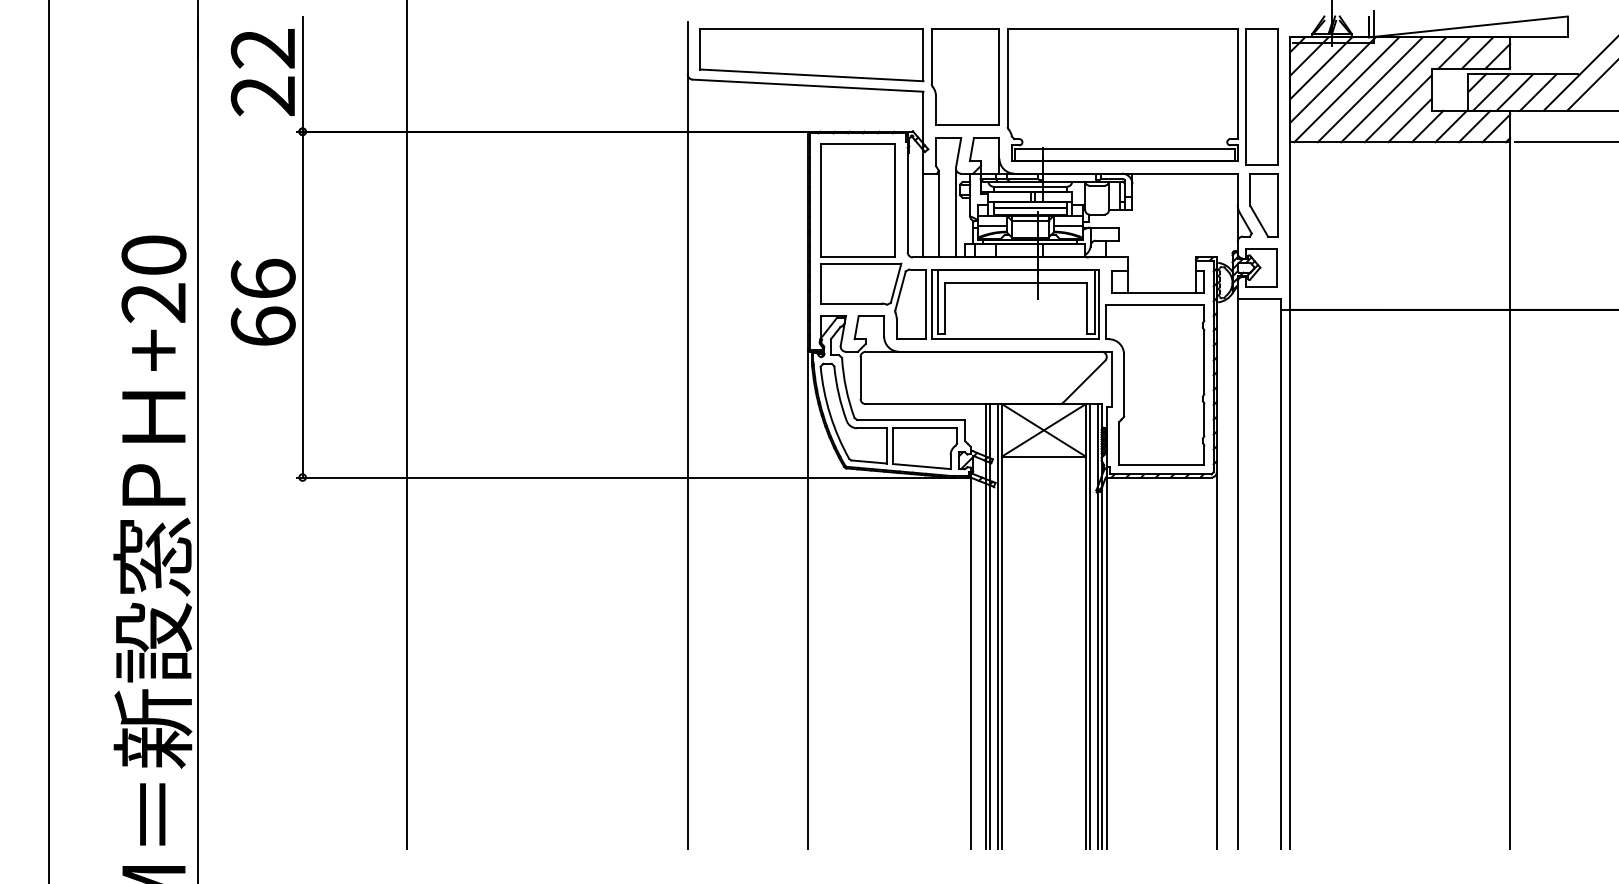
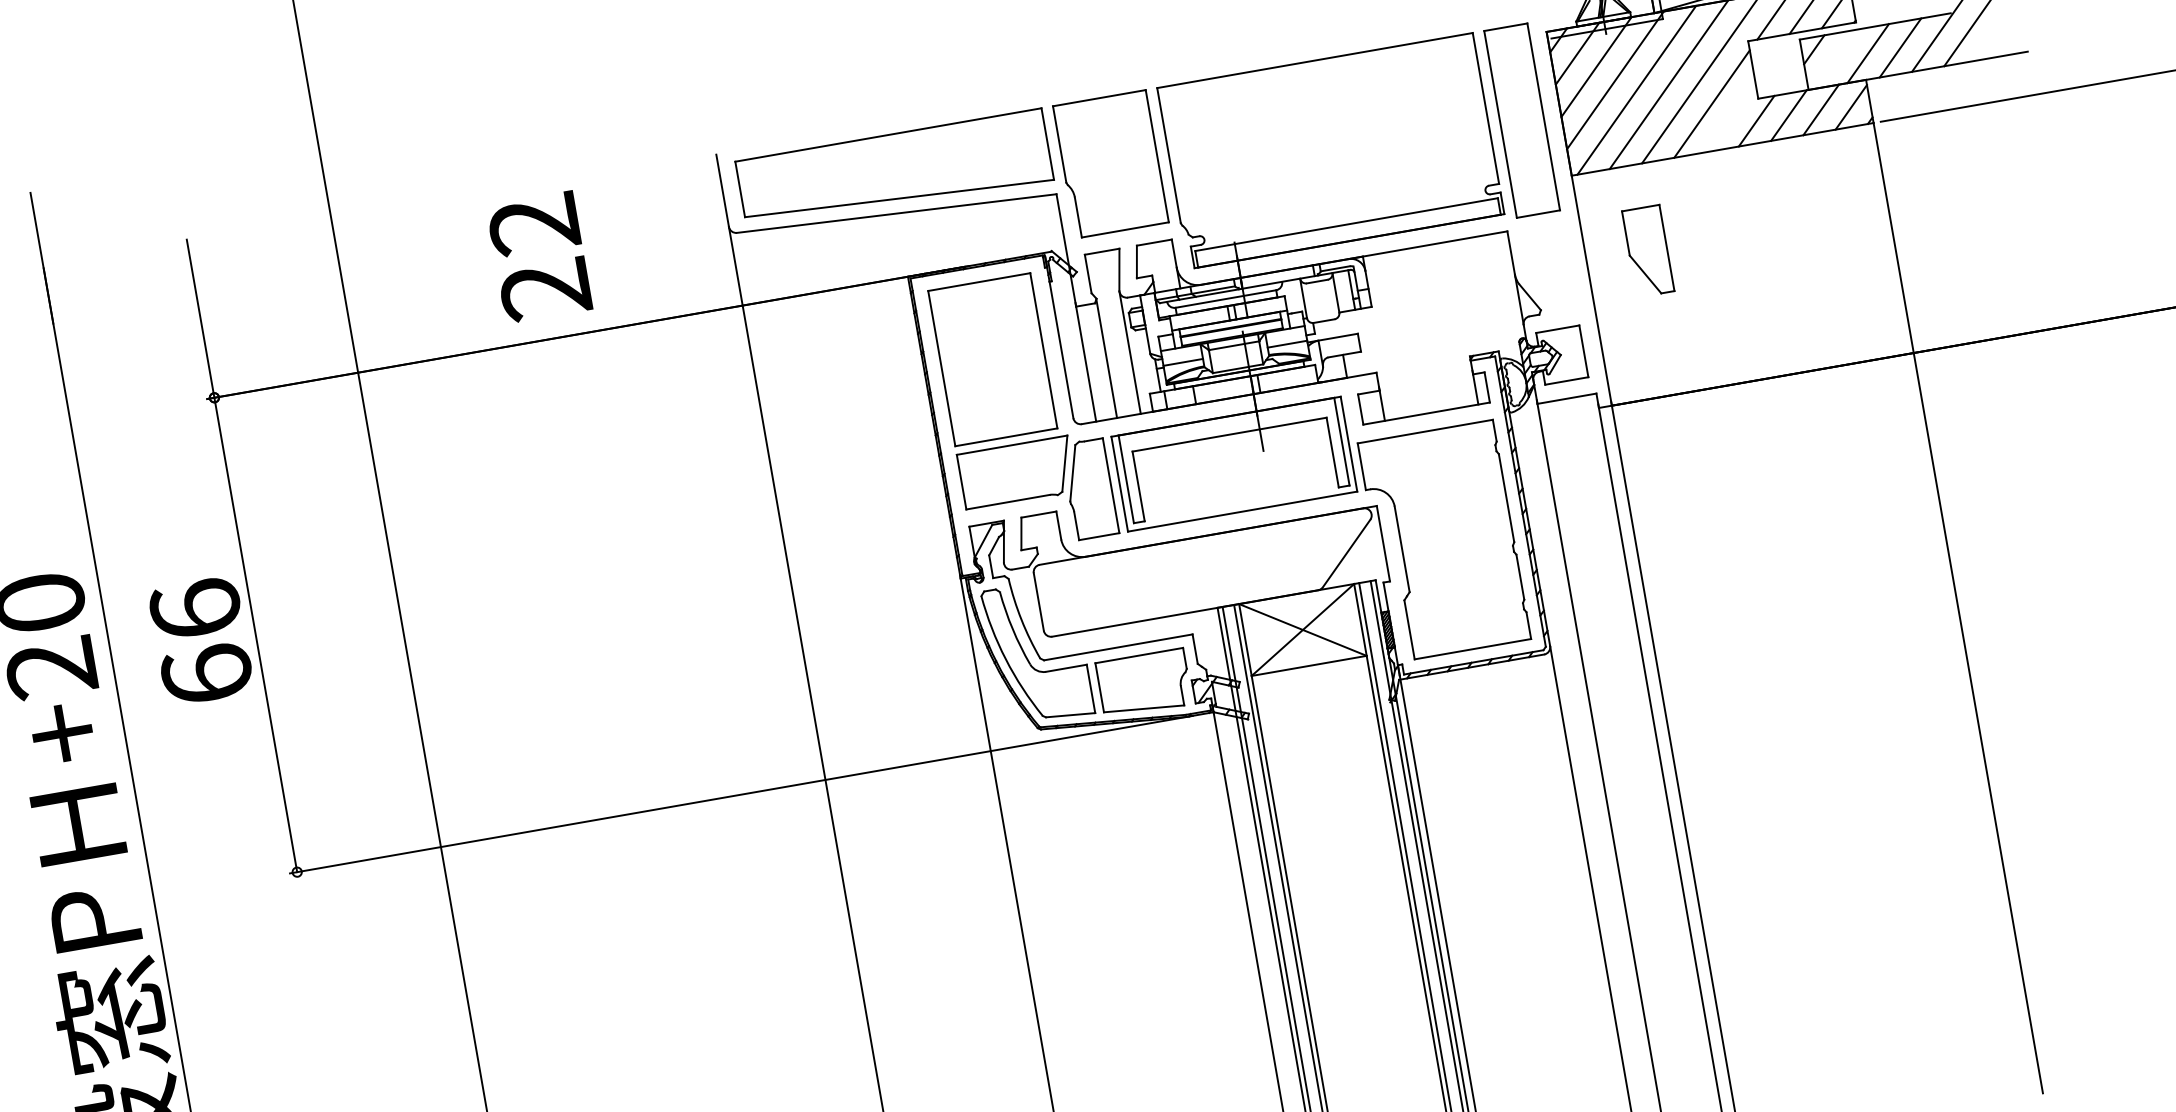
text: (262, 72) -> (538, 257), moved
line: (1491, 92) -> (1836, 59), removed
line: (1409, 120) -> (1730, 117), removed
part: (1263, 205) -> (1647, 251), moved

